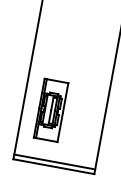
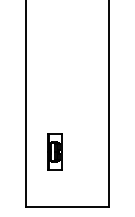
part: (51, 109) -> (54, 151), size x0.6
line: (54, 162) -> (67, 202), removed

